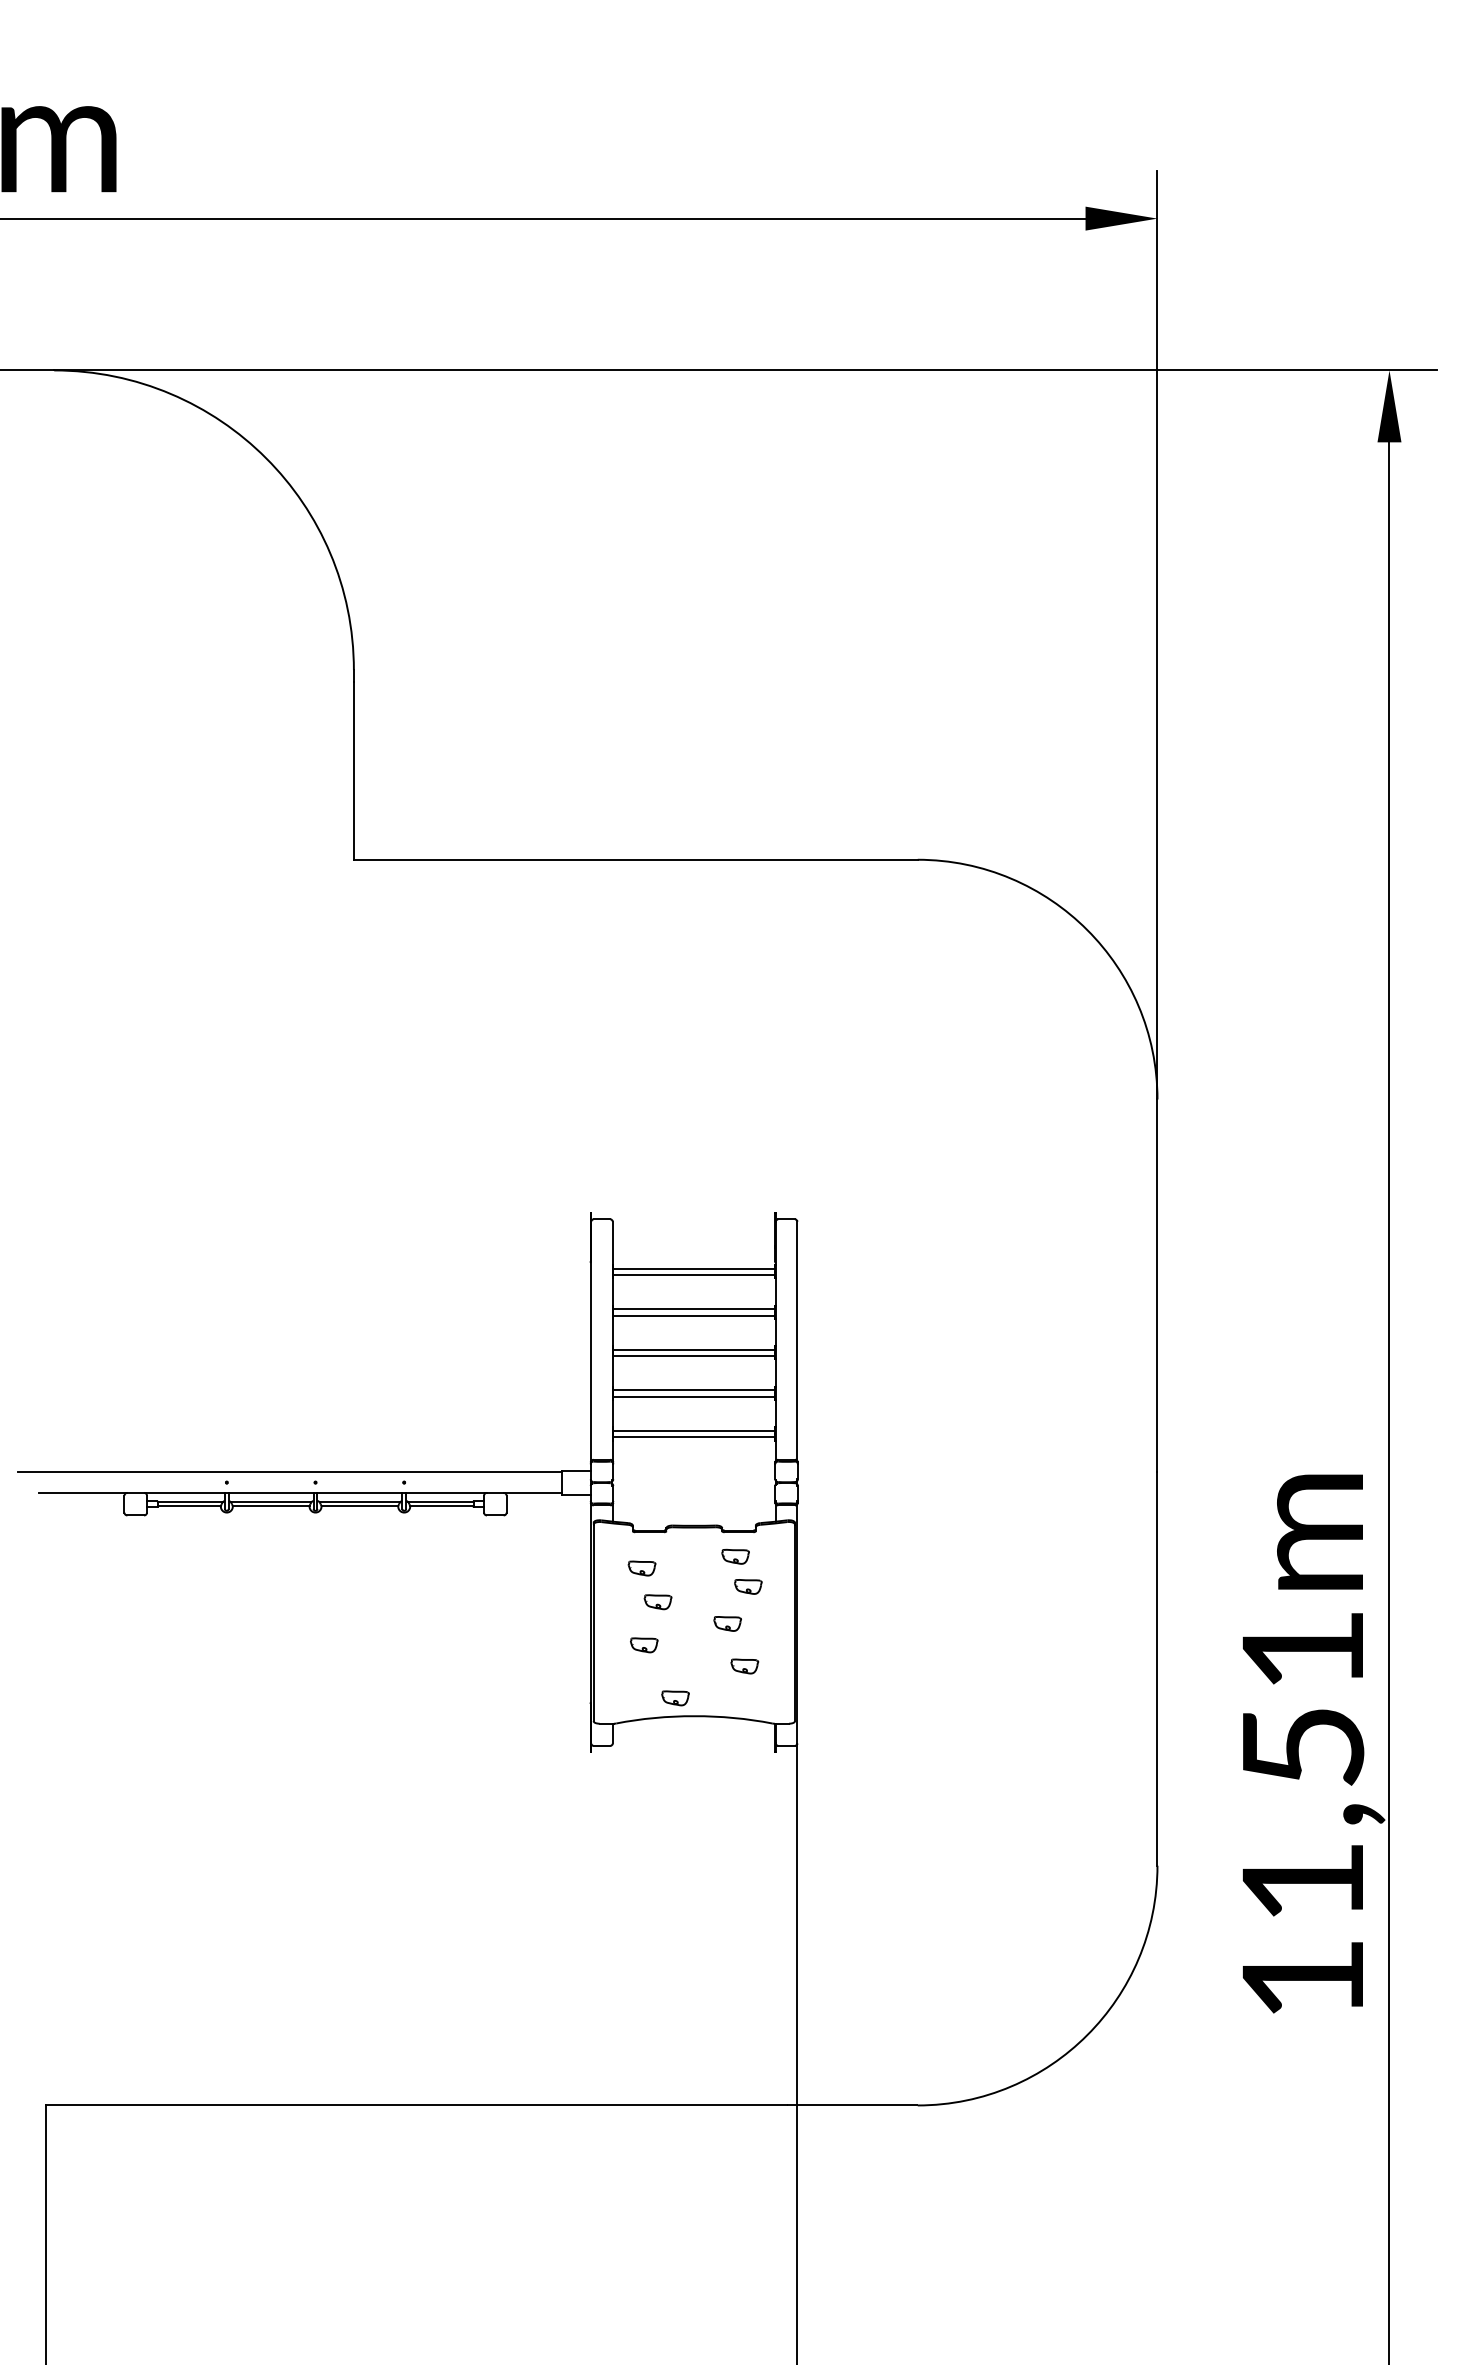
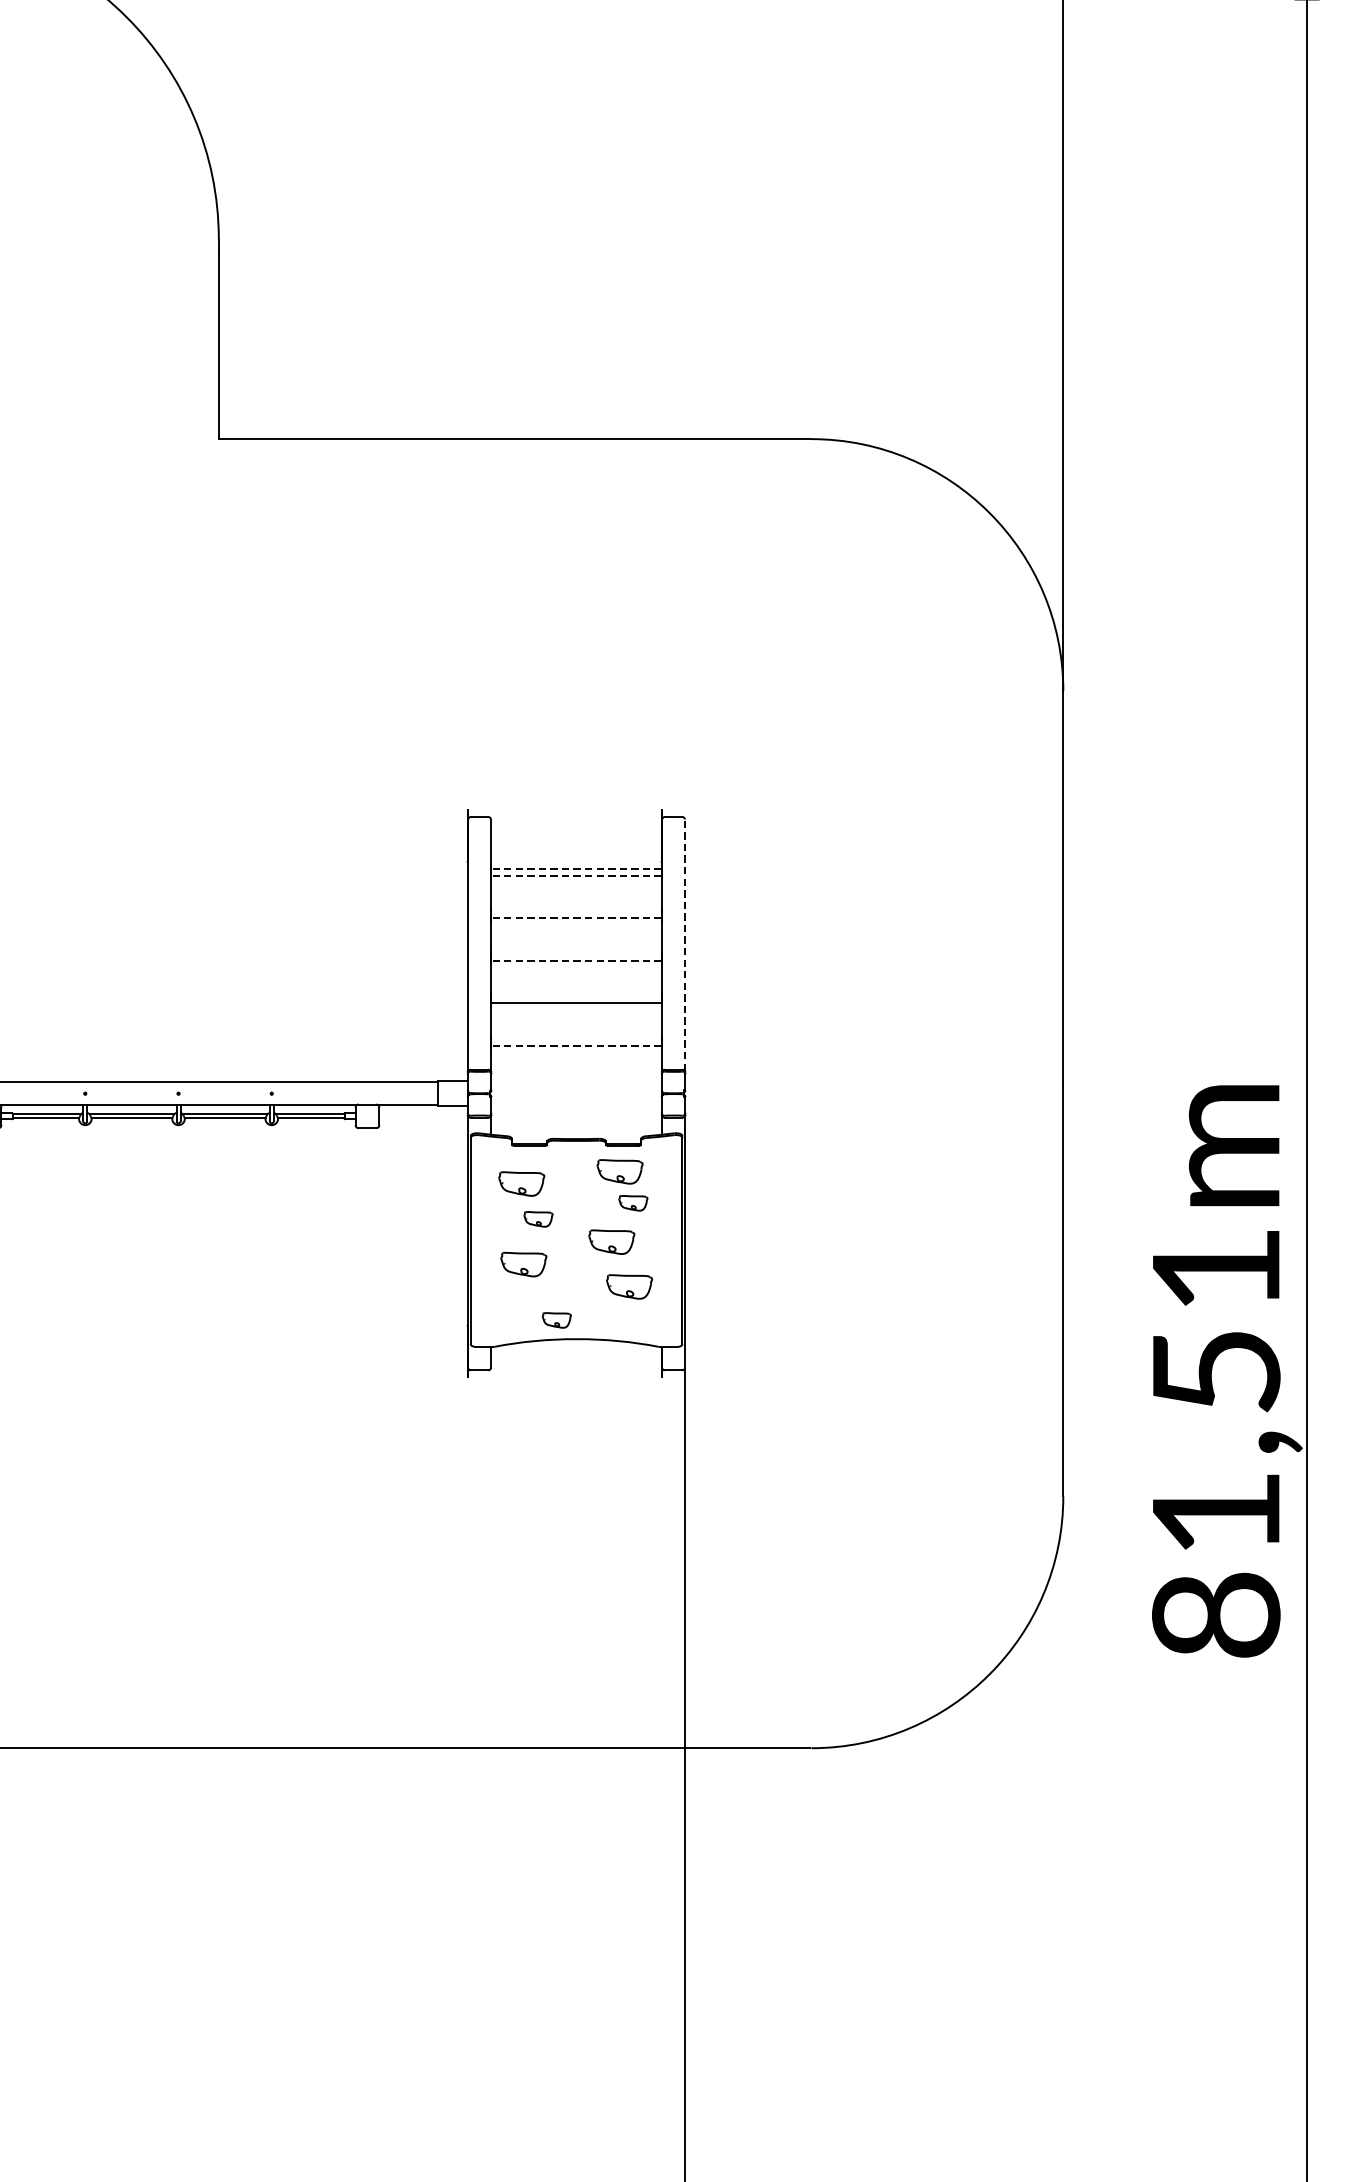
line: (693, 1268) -> (575, 868), solid -> dashed
line: (693, 1275) -> (575, 876), solid -> dashed
line: (694, 1309) -> (576, 911), removed
line: (693, 1315) -> (575, 918), solid -> dashed
line: (797, 1341) -> (685, 945), solid -> dashed
line: (694, 1349) -> (576, 953), removed
line: (693, 1356) -> (575, 961), solid -> dashed
line: (694, 1390) -> (576, 996), removed
line: (694, 1430) -> (576, 1038), removed
line: (693, 1437) -> (575, 1046), solid -> dashed
part: (735, 1556) -> (619, 1171), size x1.6
part: (641, 1568) -> (521, 1183), size x1.6
part: (727, 1623) -> (611, 1241), size x1.6
part: (644, 1645) -> (524, 1264), size x1.6
part: (744, 1666) -> (629, 1286), size x1.6
text: (1302, 1978) -> (1215, 1614), 11,51m -> 81,51m

